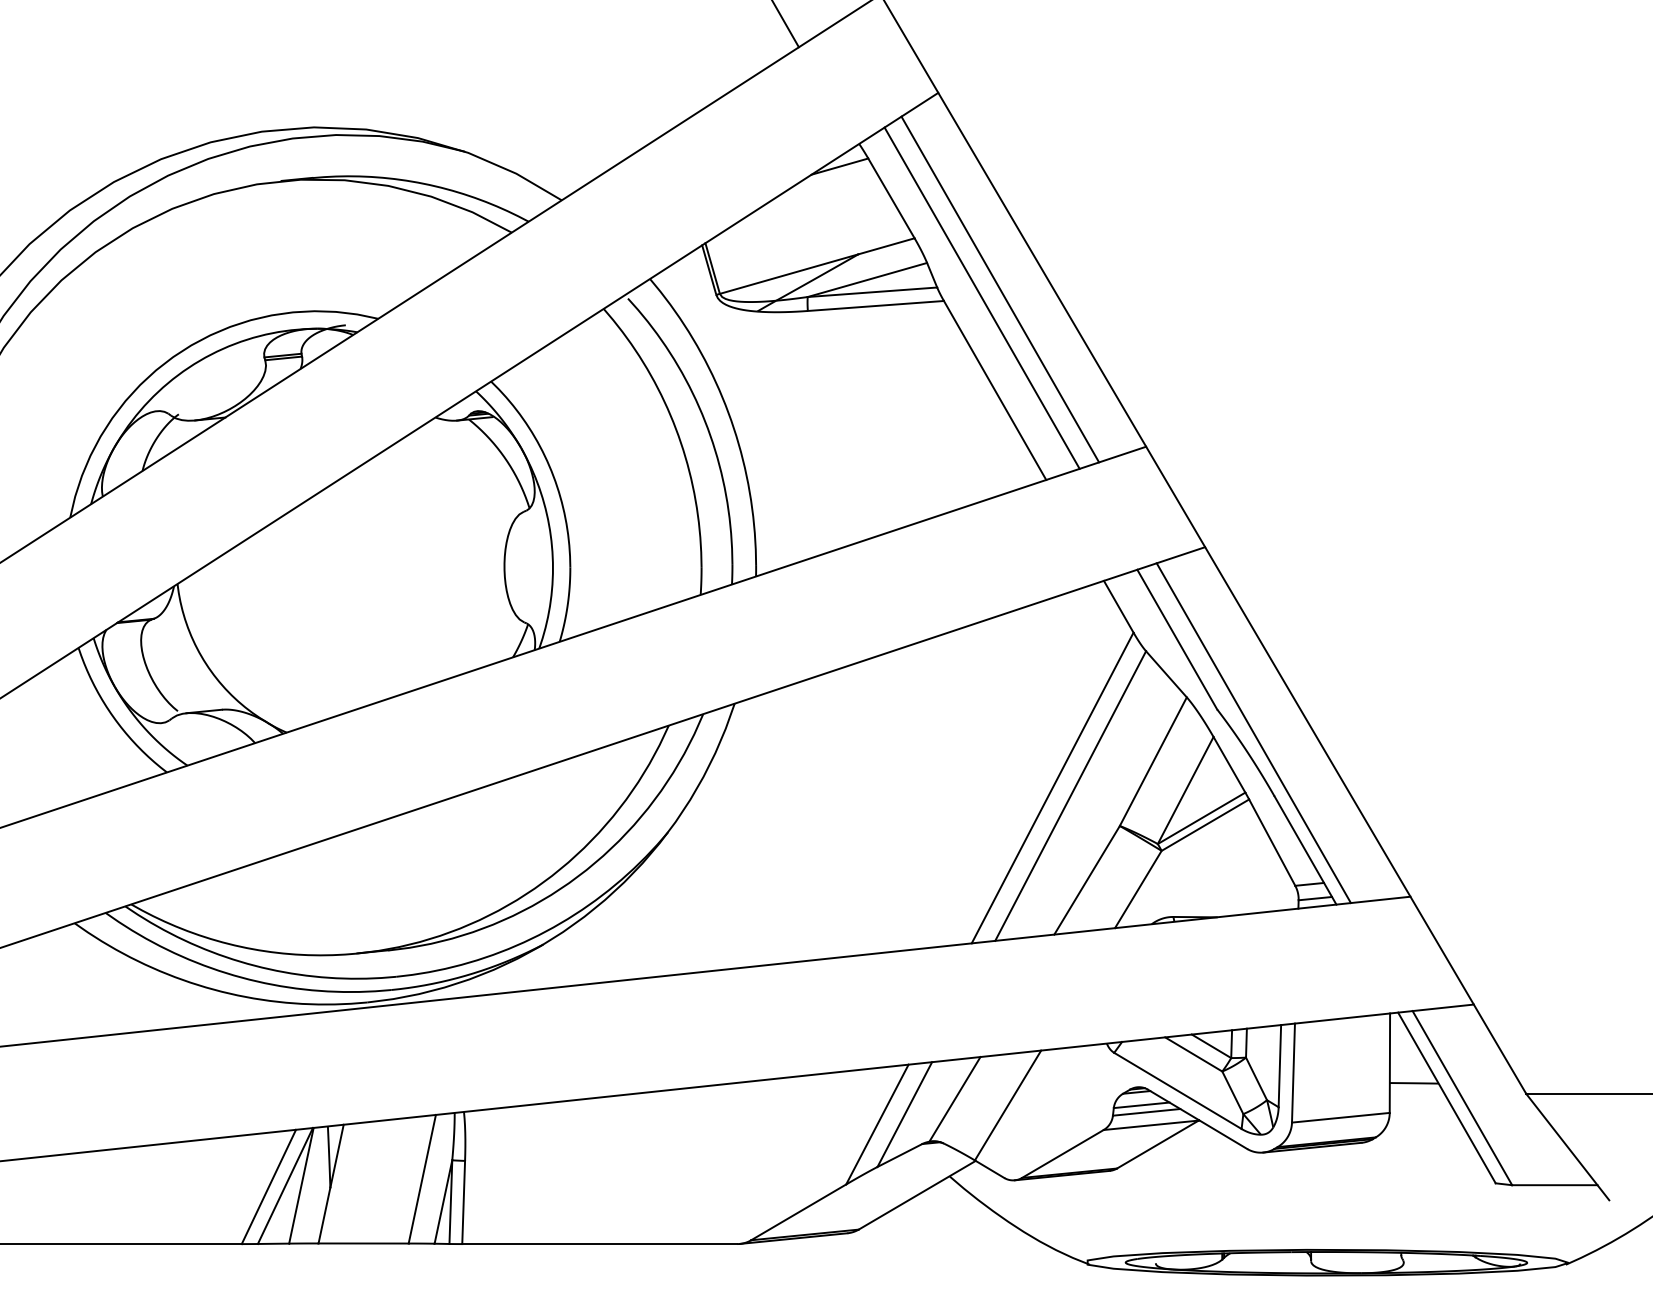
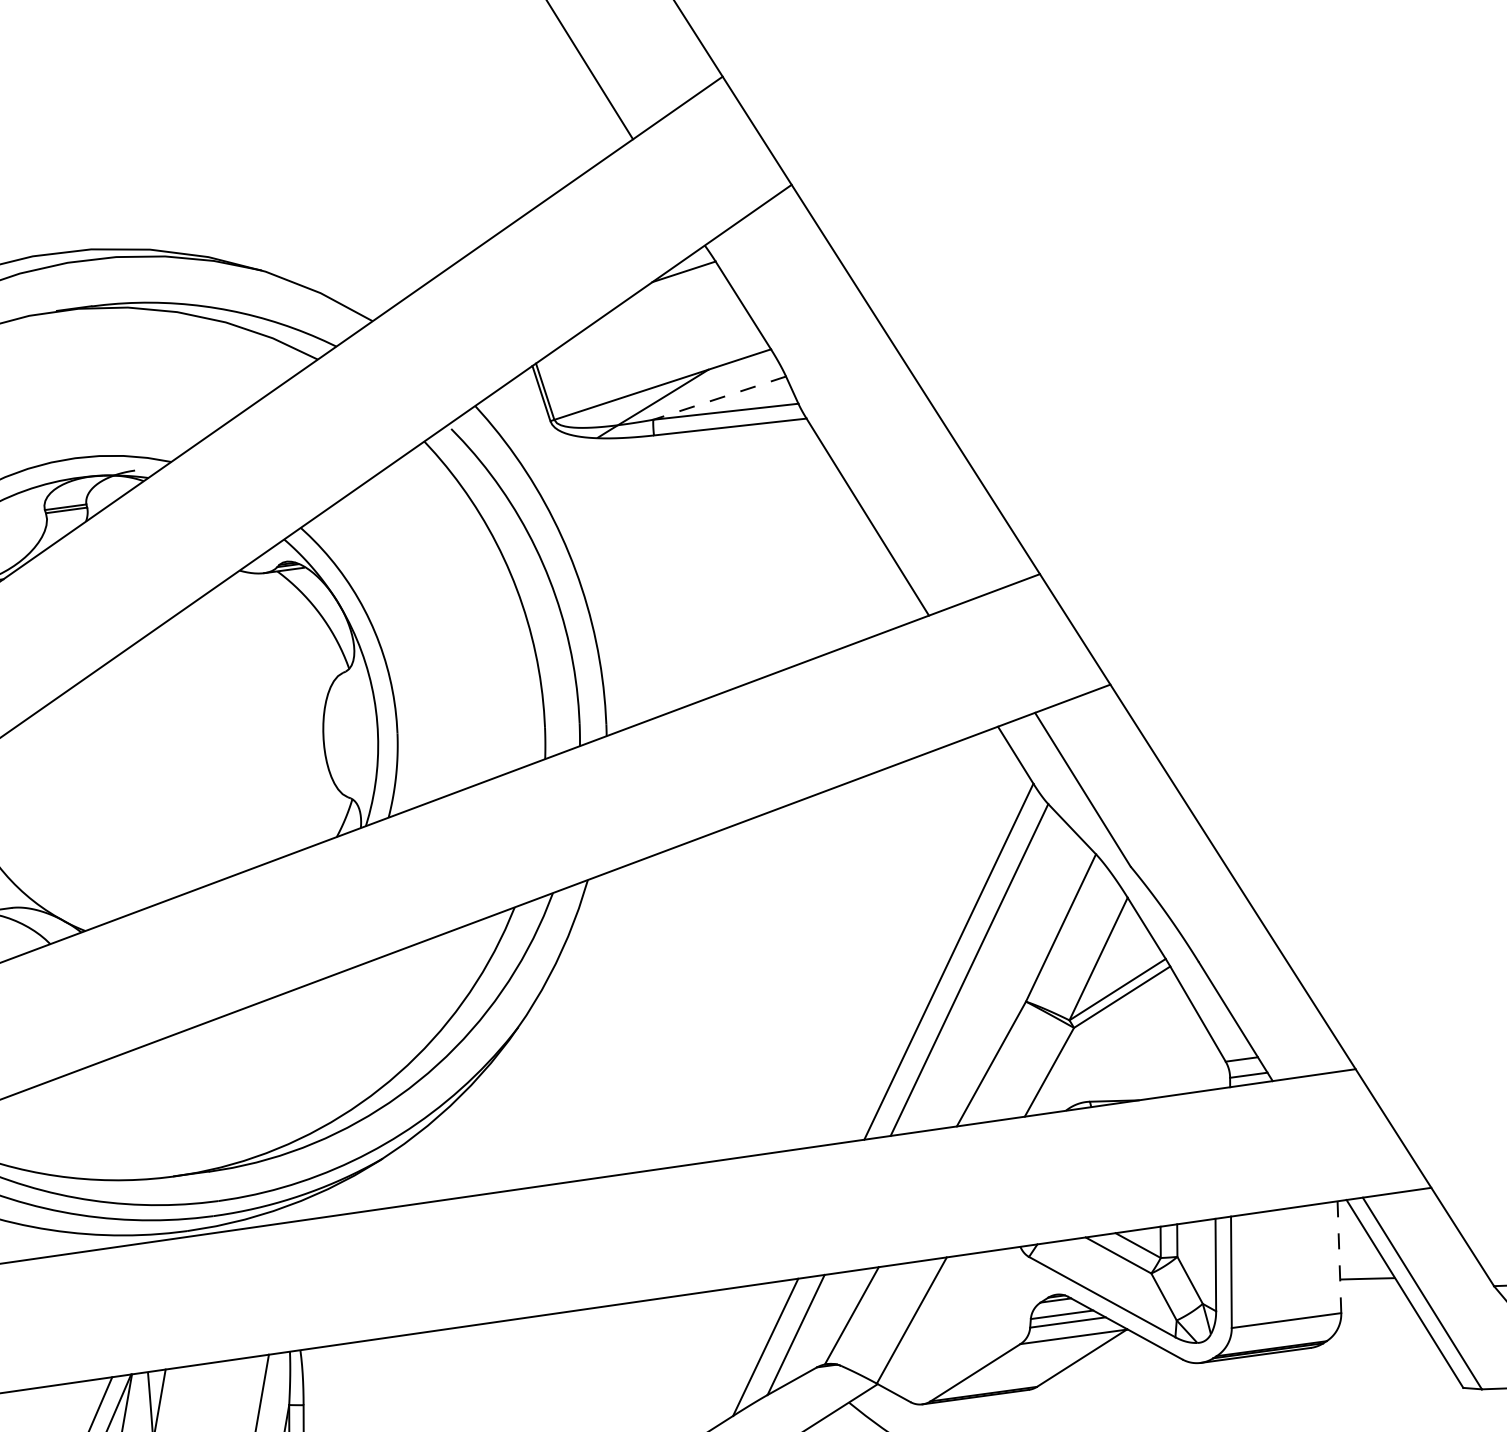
line: (866, 280) -> (718, 398), solid -> dashed
line: (1000, 289) -> (869, 403), removed
line: (981, 297) -> (848, 413), removed
line: (1253, 733) -> (1172, 892), removed
line: (1389, 1063) -> (1338, 1257), solid -> dashed

